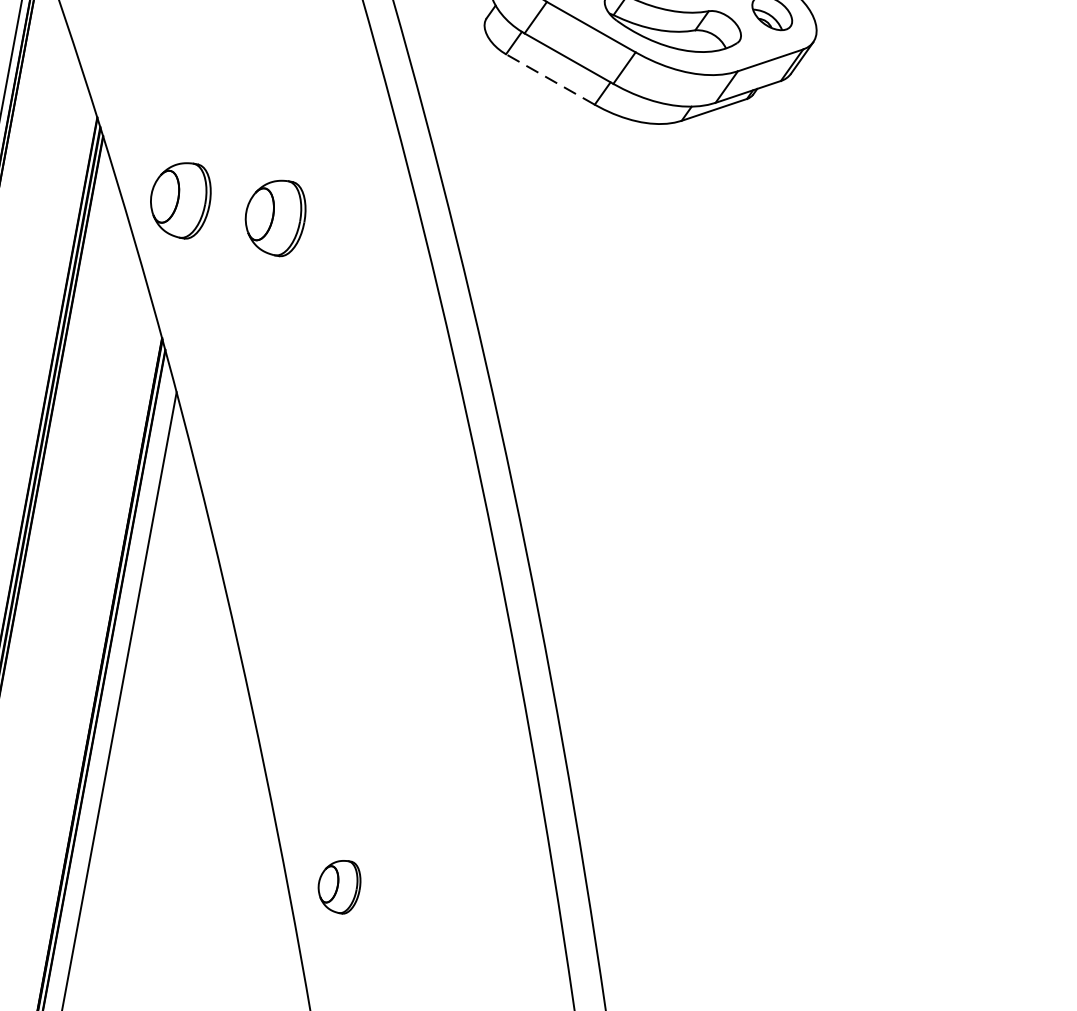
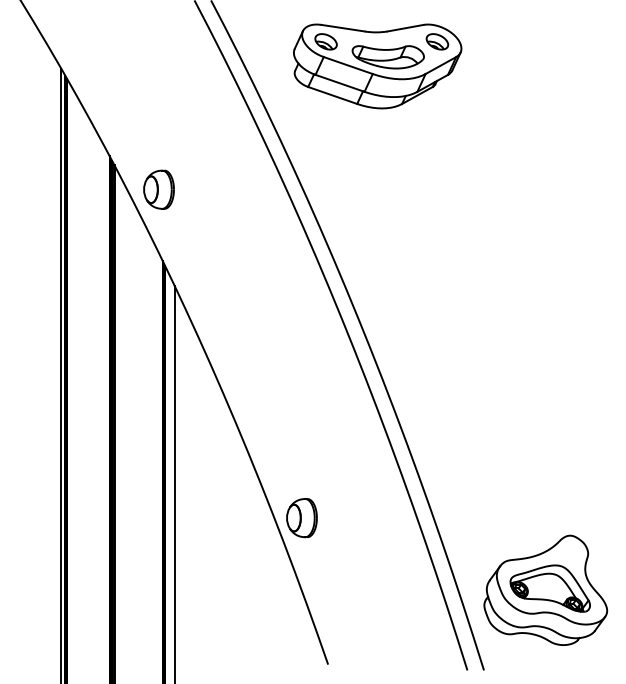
line: (550, 79) -> (332, 95), dashed -> solid
part: (274, 216) -> (207, 189), removed
part: (338, 886) -> (301, 518), size x1.43

